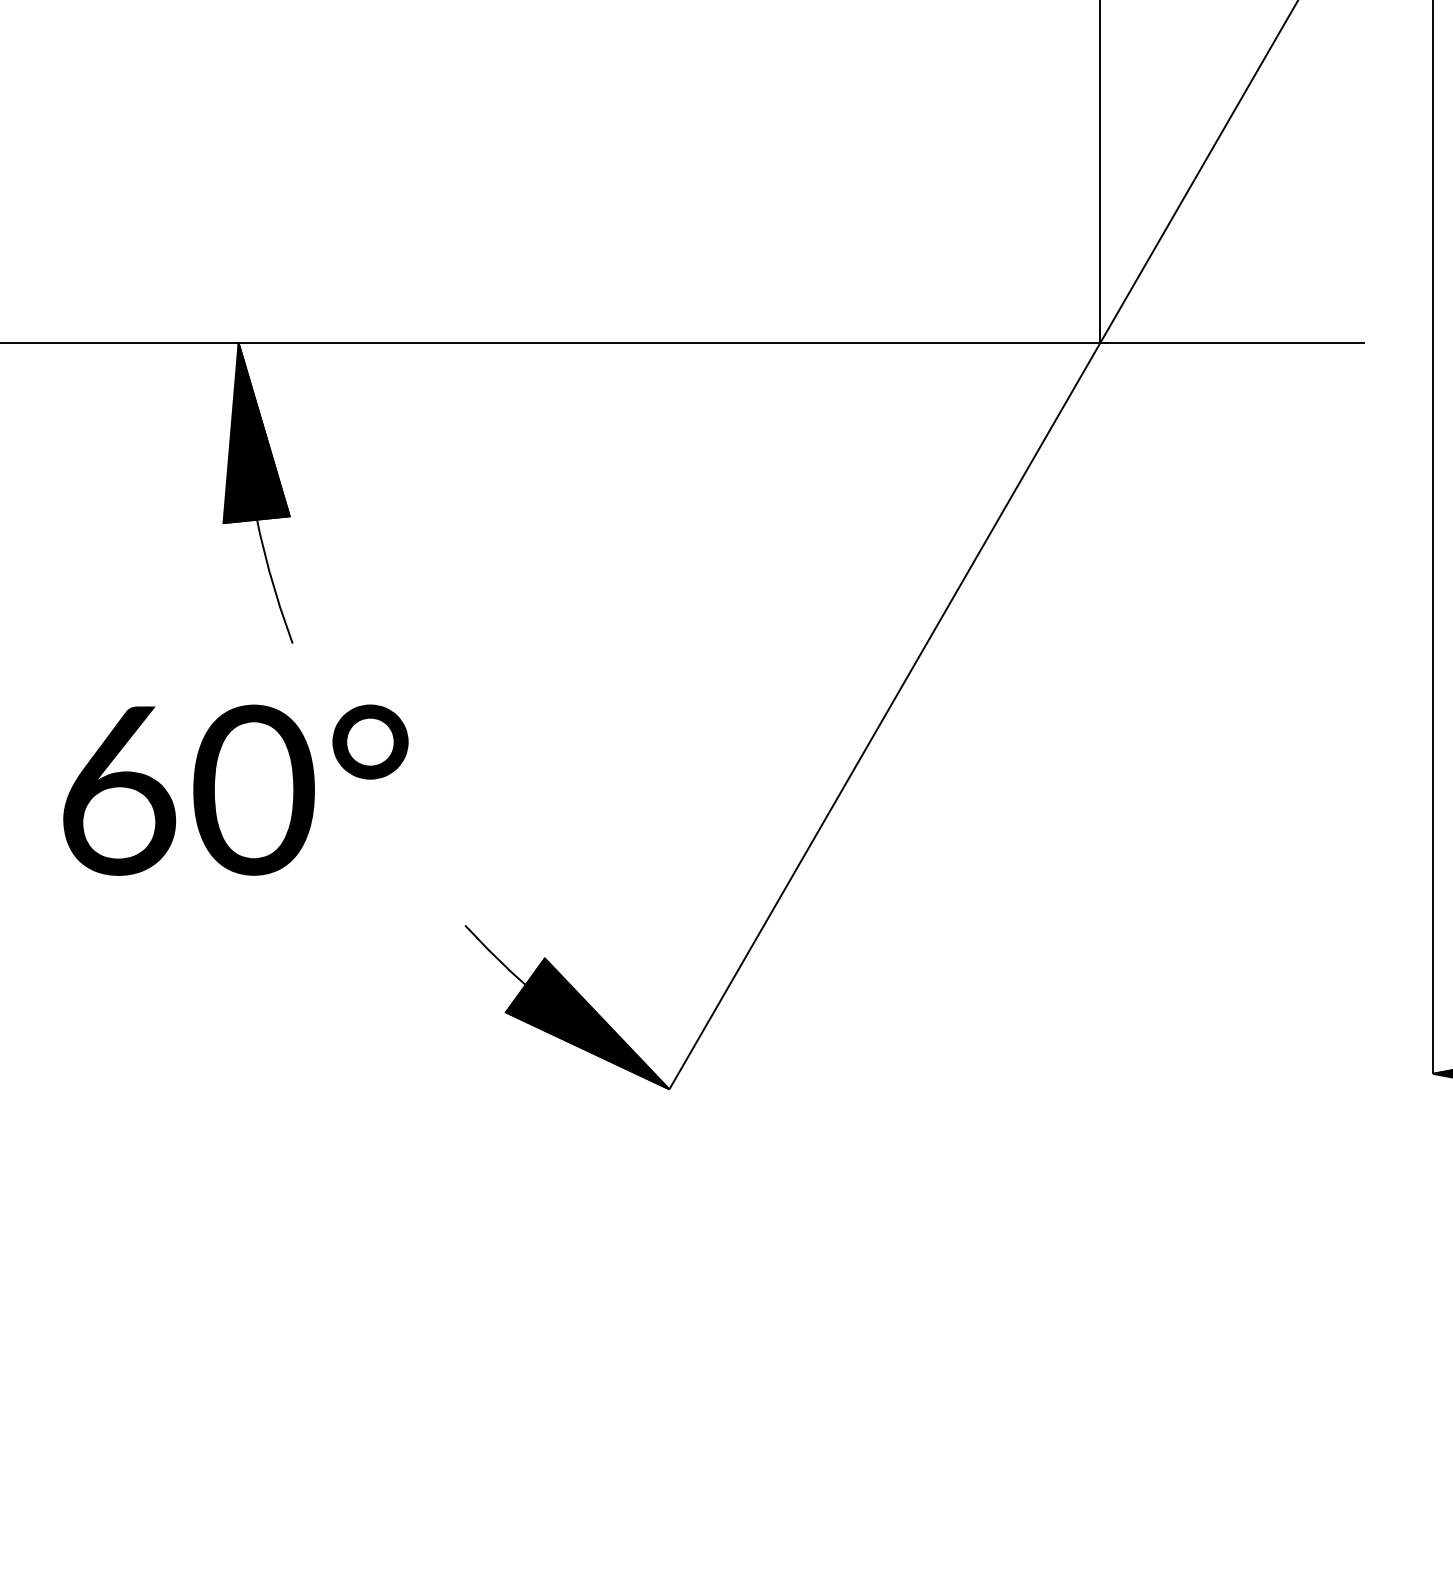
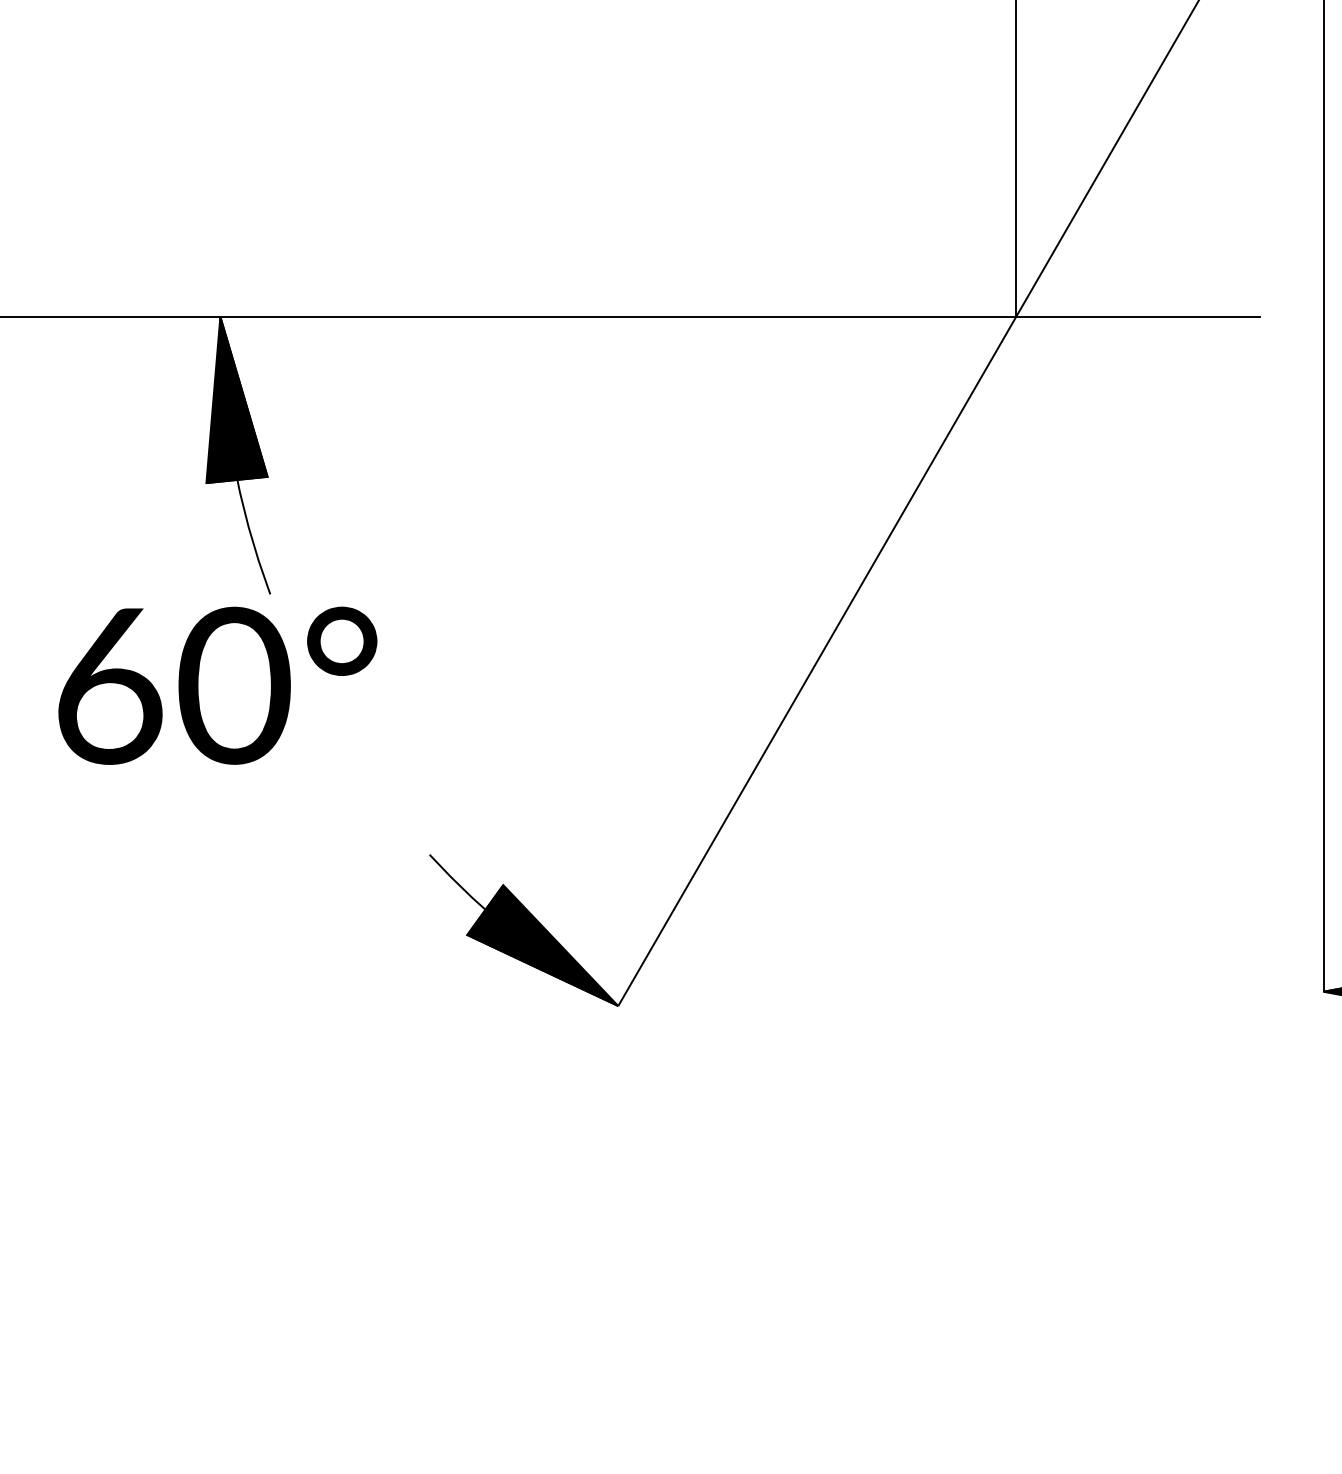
text: (235, 789) -> (217, 685), moved

